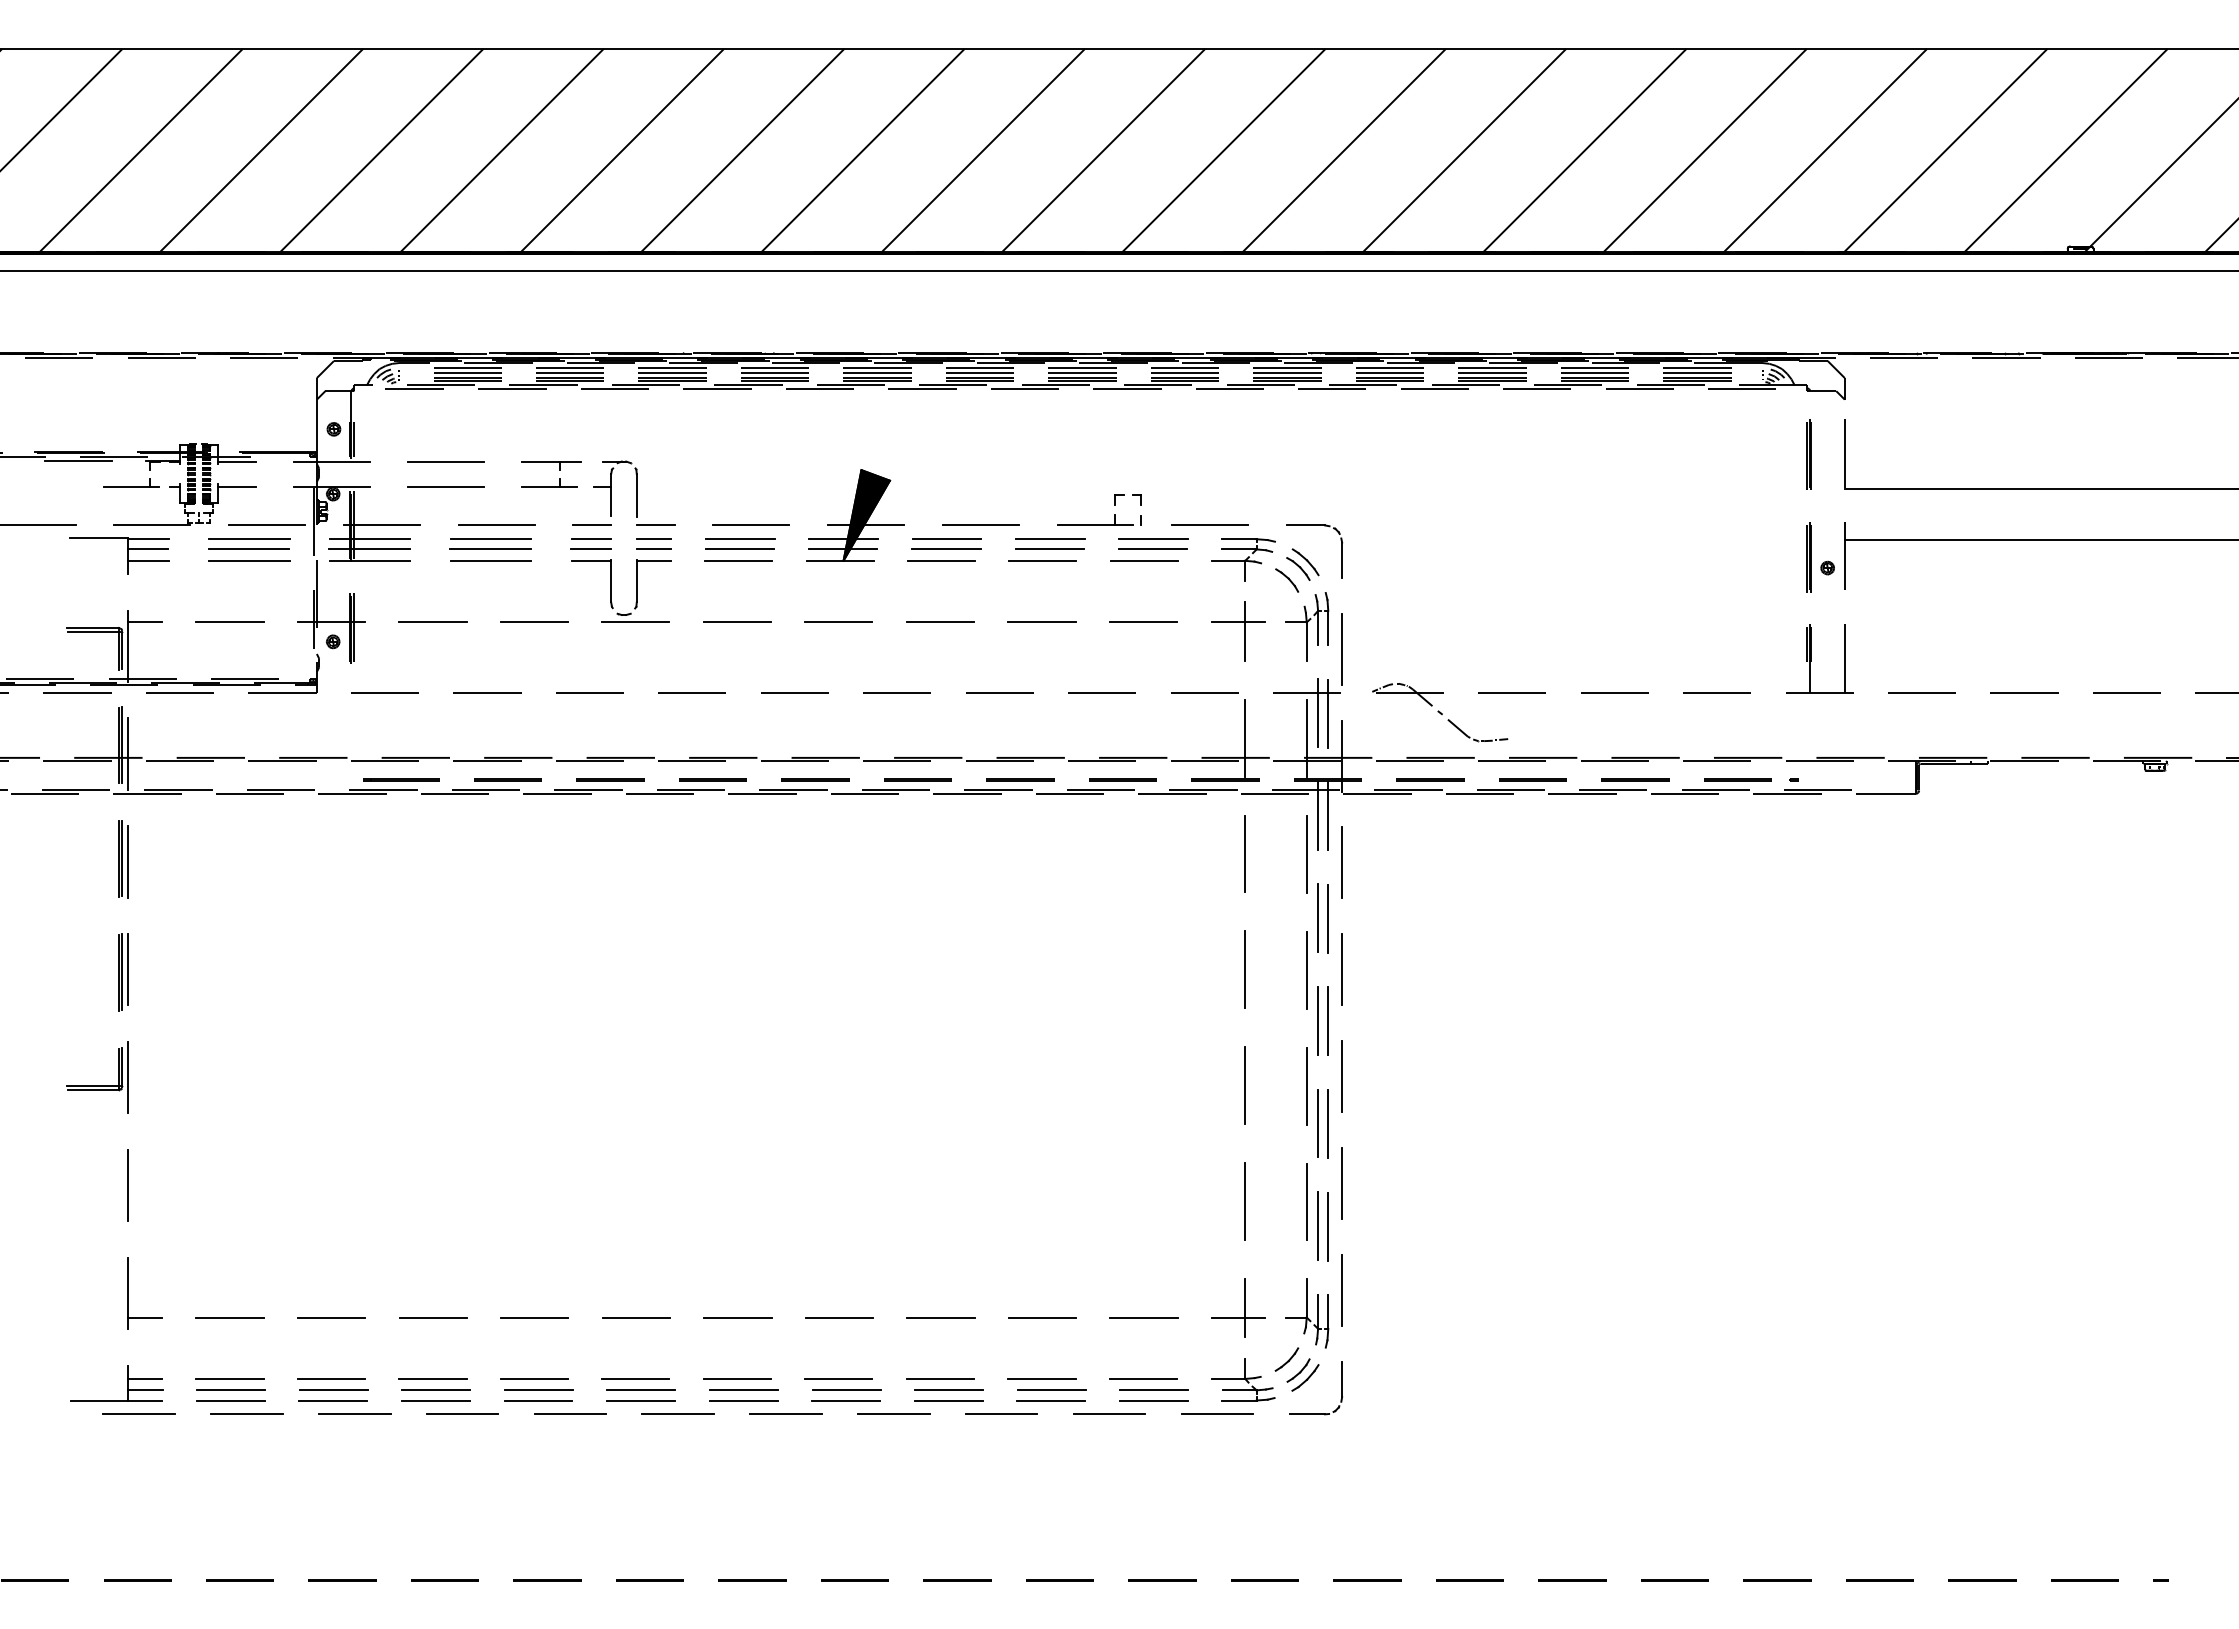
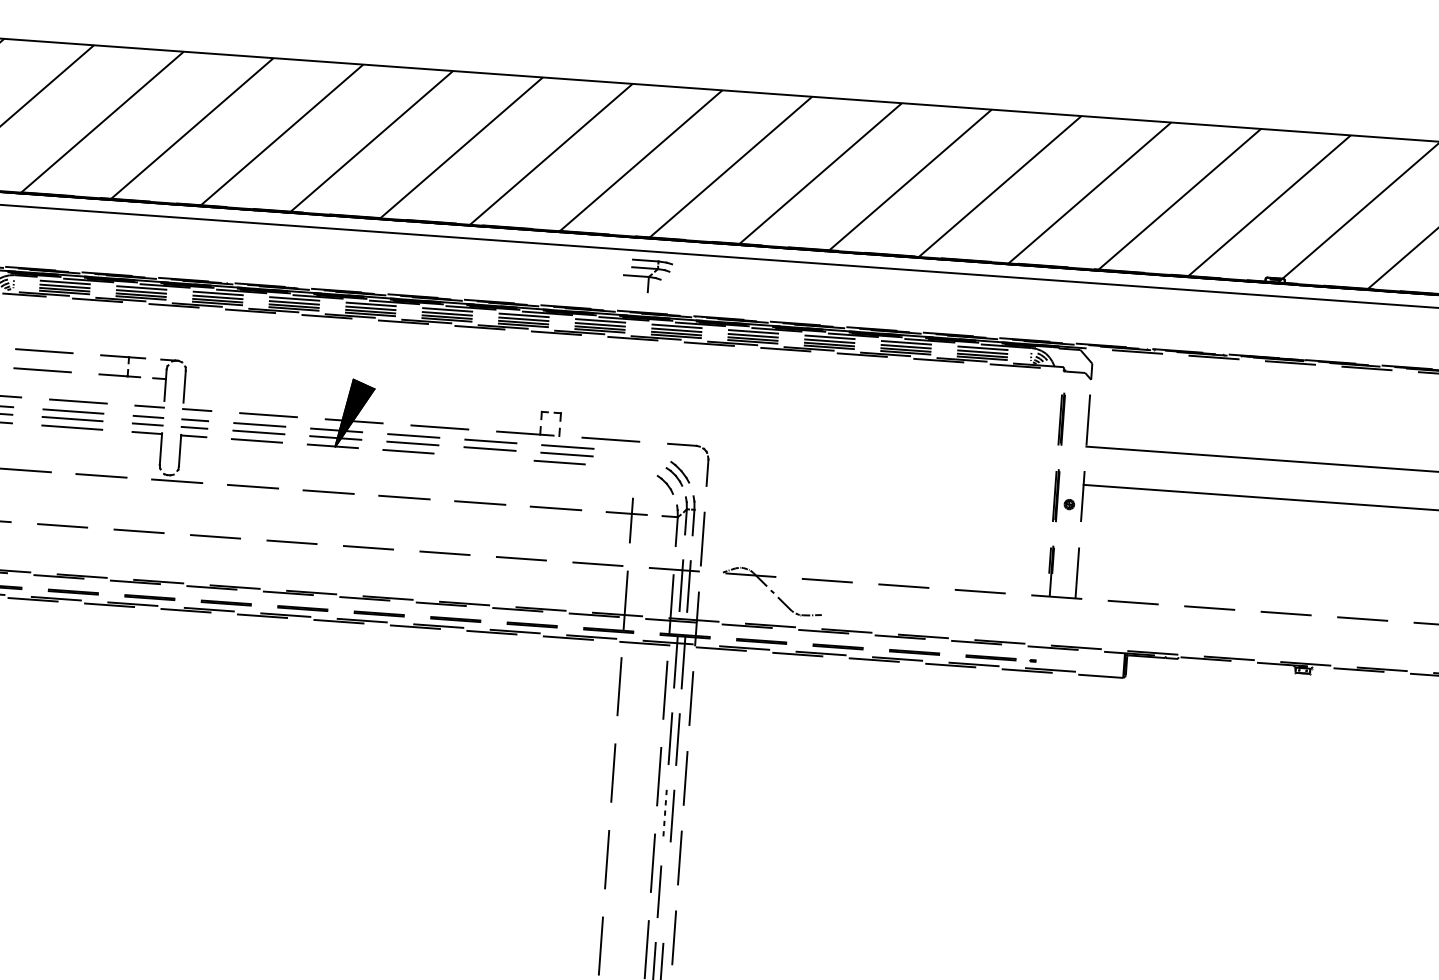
part: (1243, 559) -> (647, 275), moved
line: (1042, 560) -> (483, 456), removed
line: (1318, 1020) -> (665, 814), solid -> dashed
line: (1328, 1123) -> (667, 892), removed

